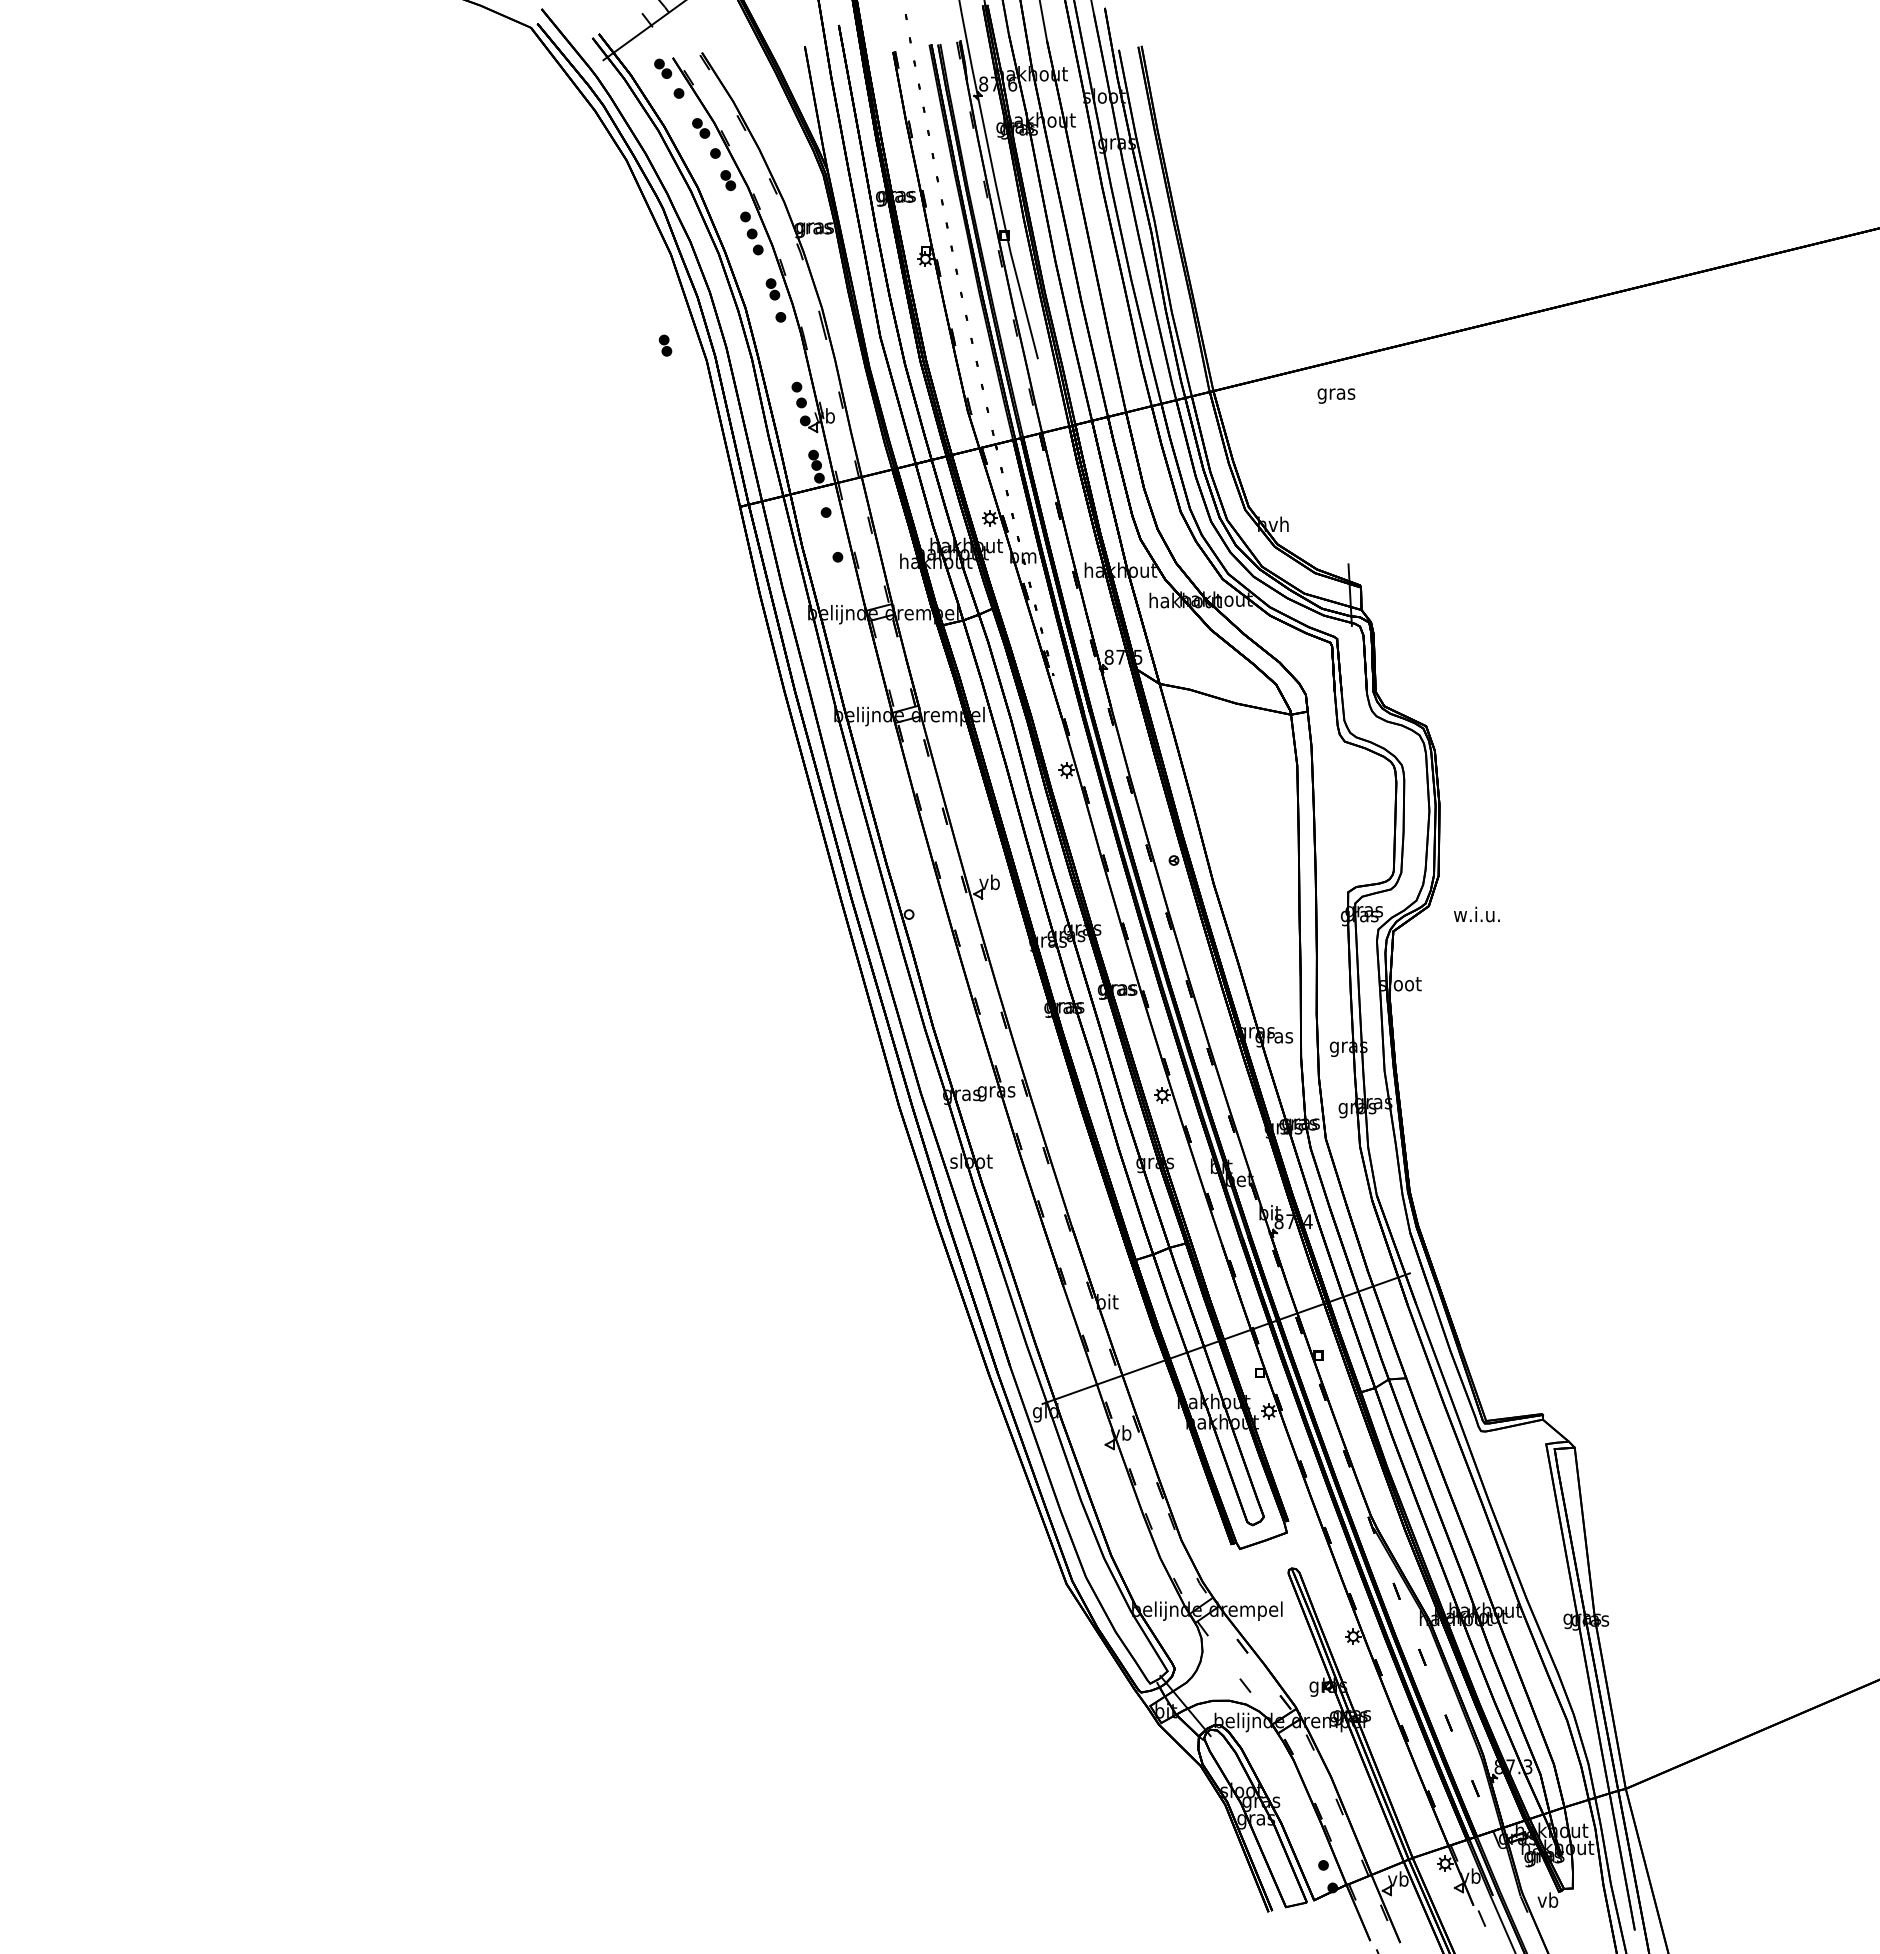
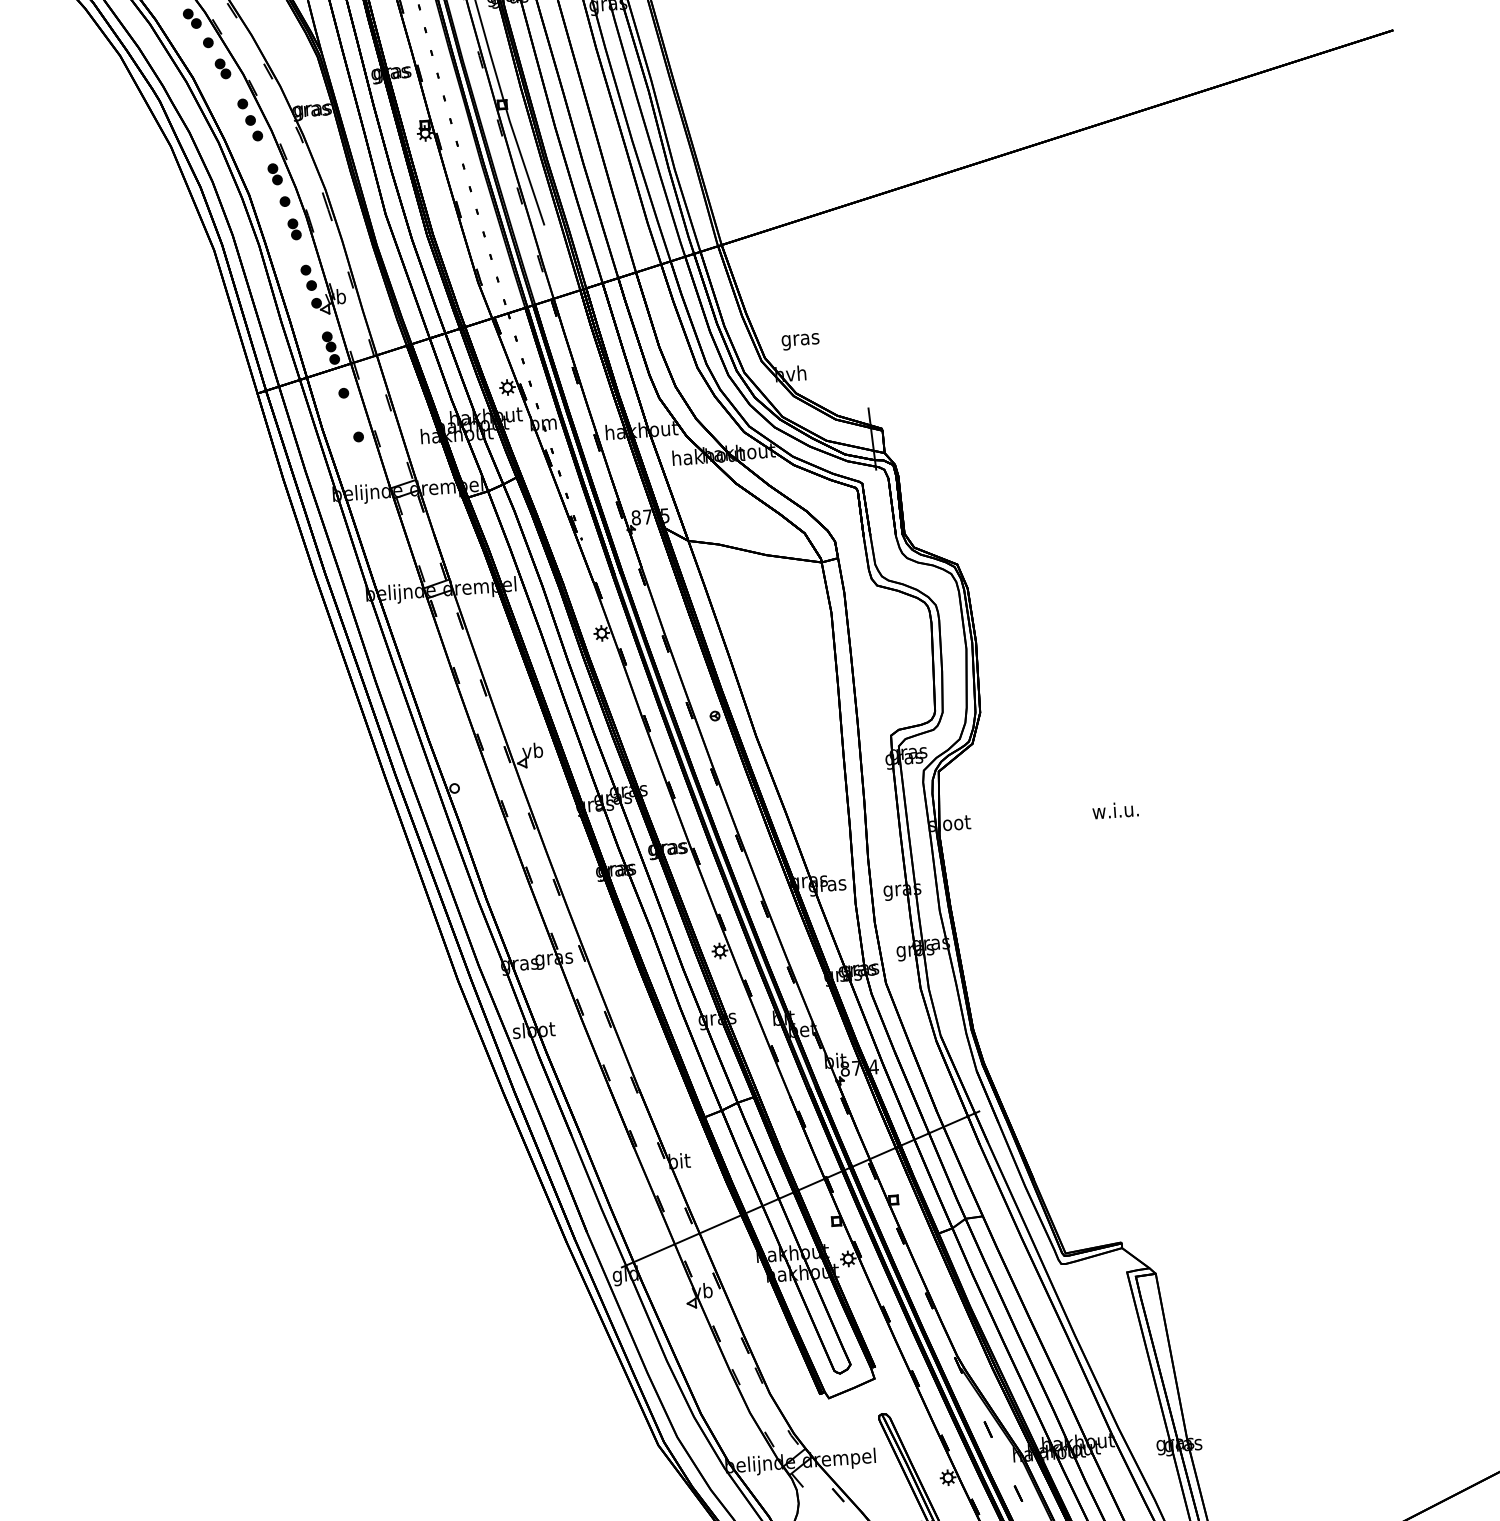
part: (665, 345) -> (294, 229), moved
text: (1336, 395) -> (800, 341), moved
text: (1476, 914) -> (1115, 810), moved

